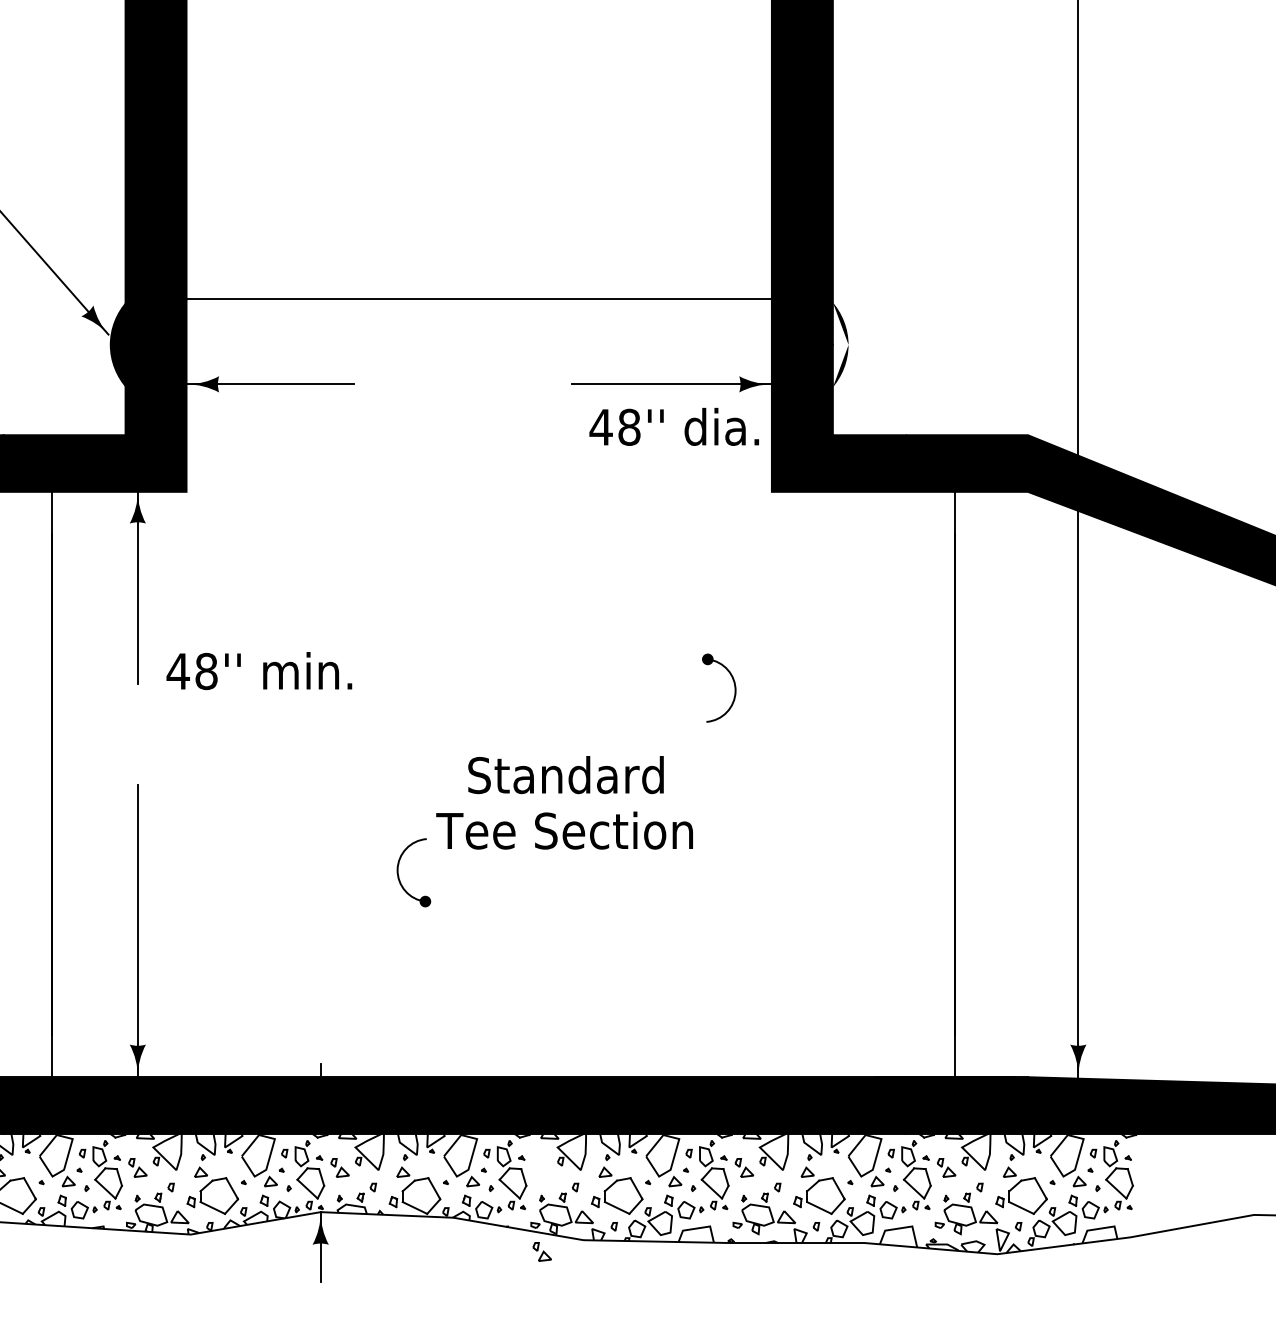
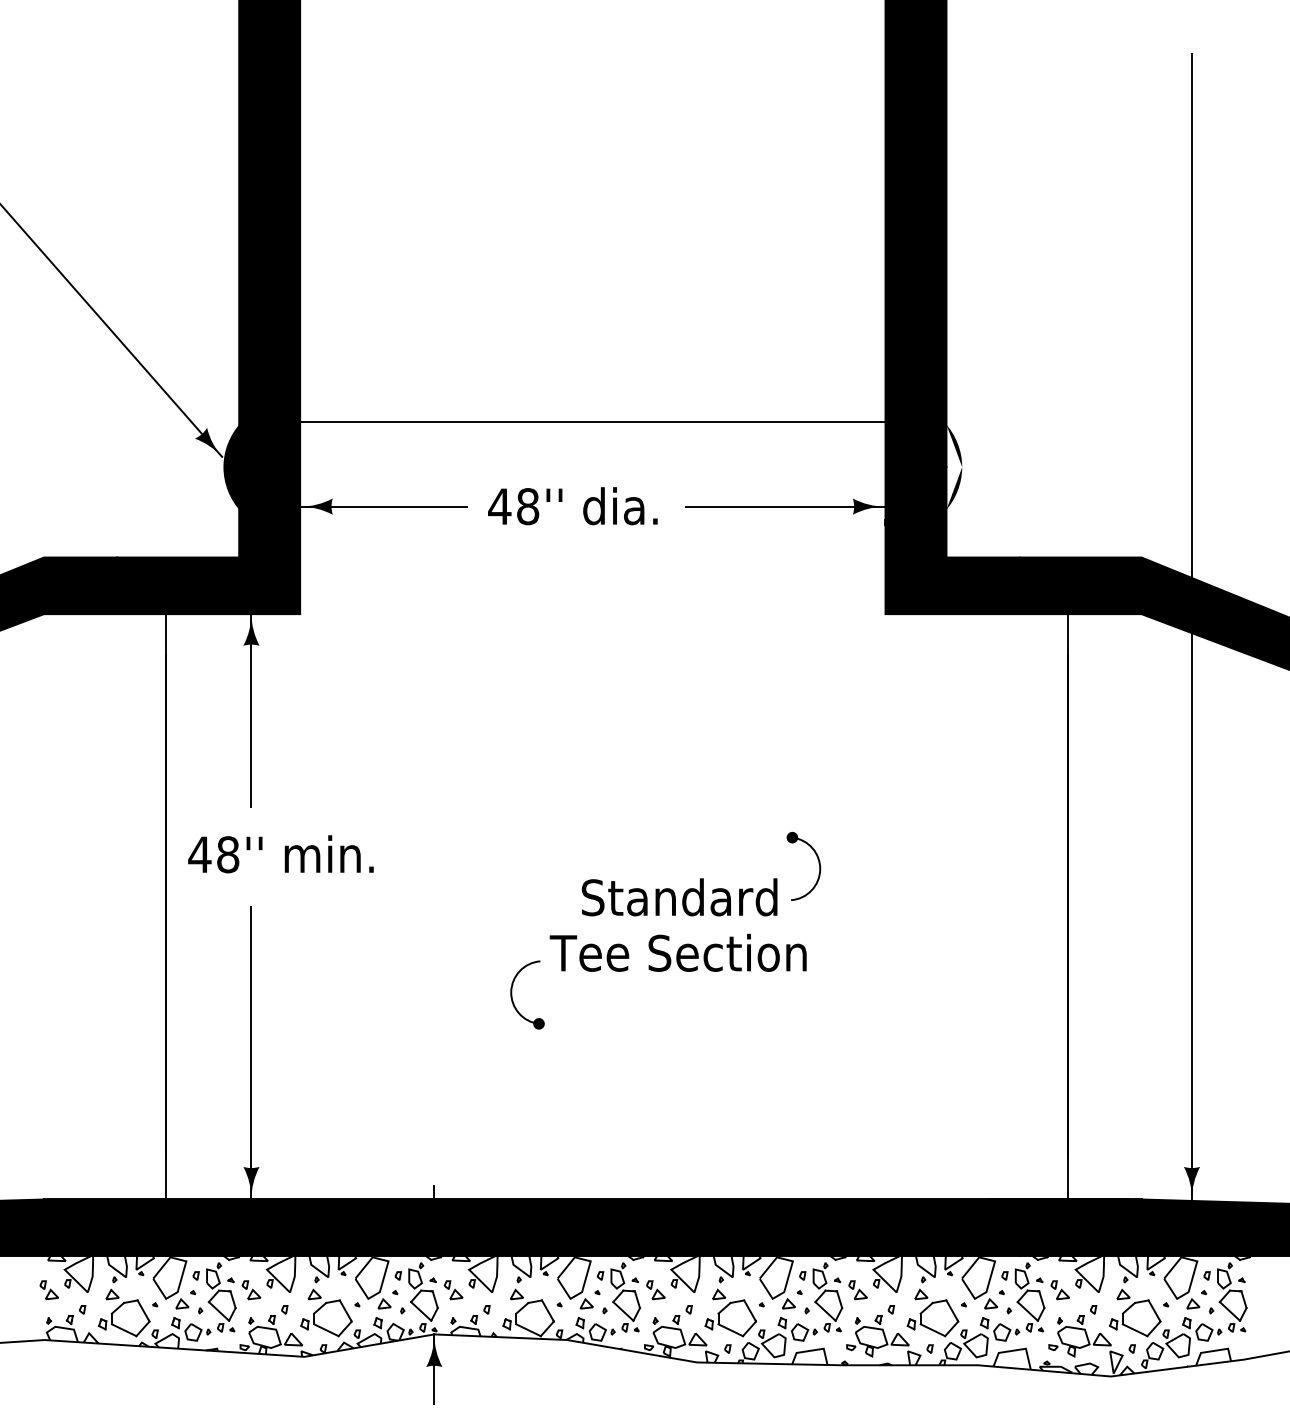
text: (673, 427) -> (572, 506), moved
text: (258, 671) -> (280, 854), moved
part: (733, 686) -> (818, 864), moved
part: (541, 1252) -> (655, 1290), moved

